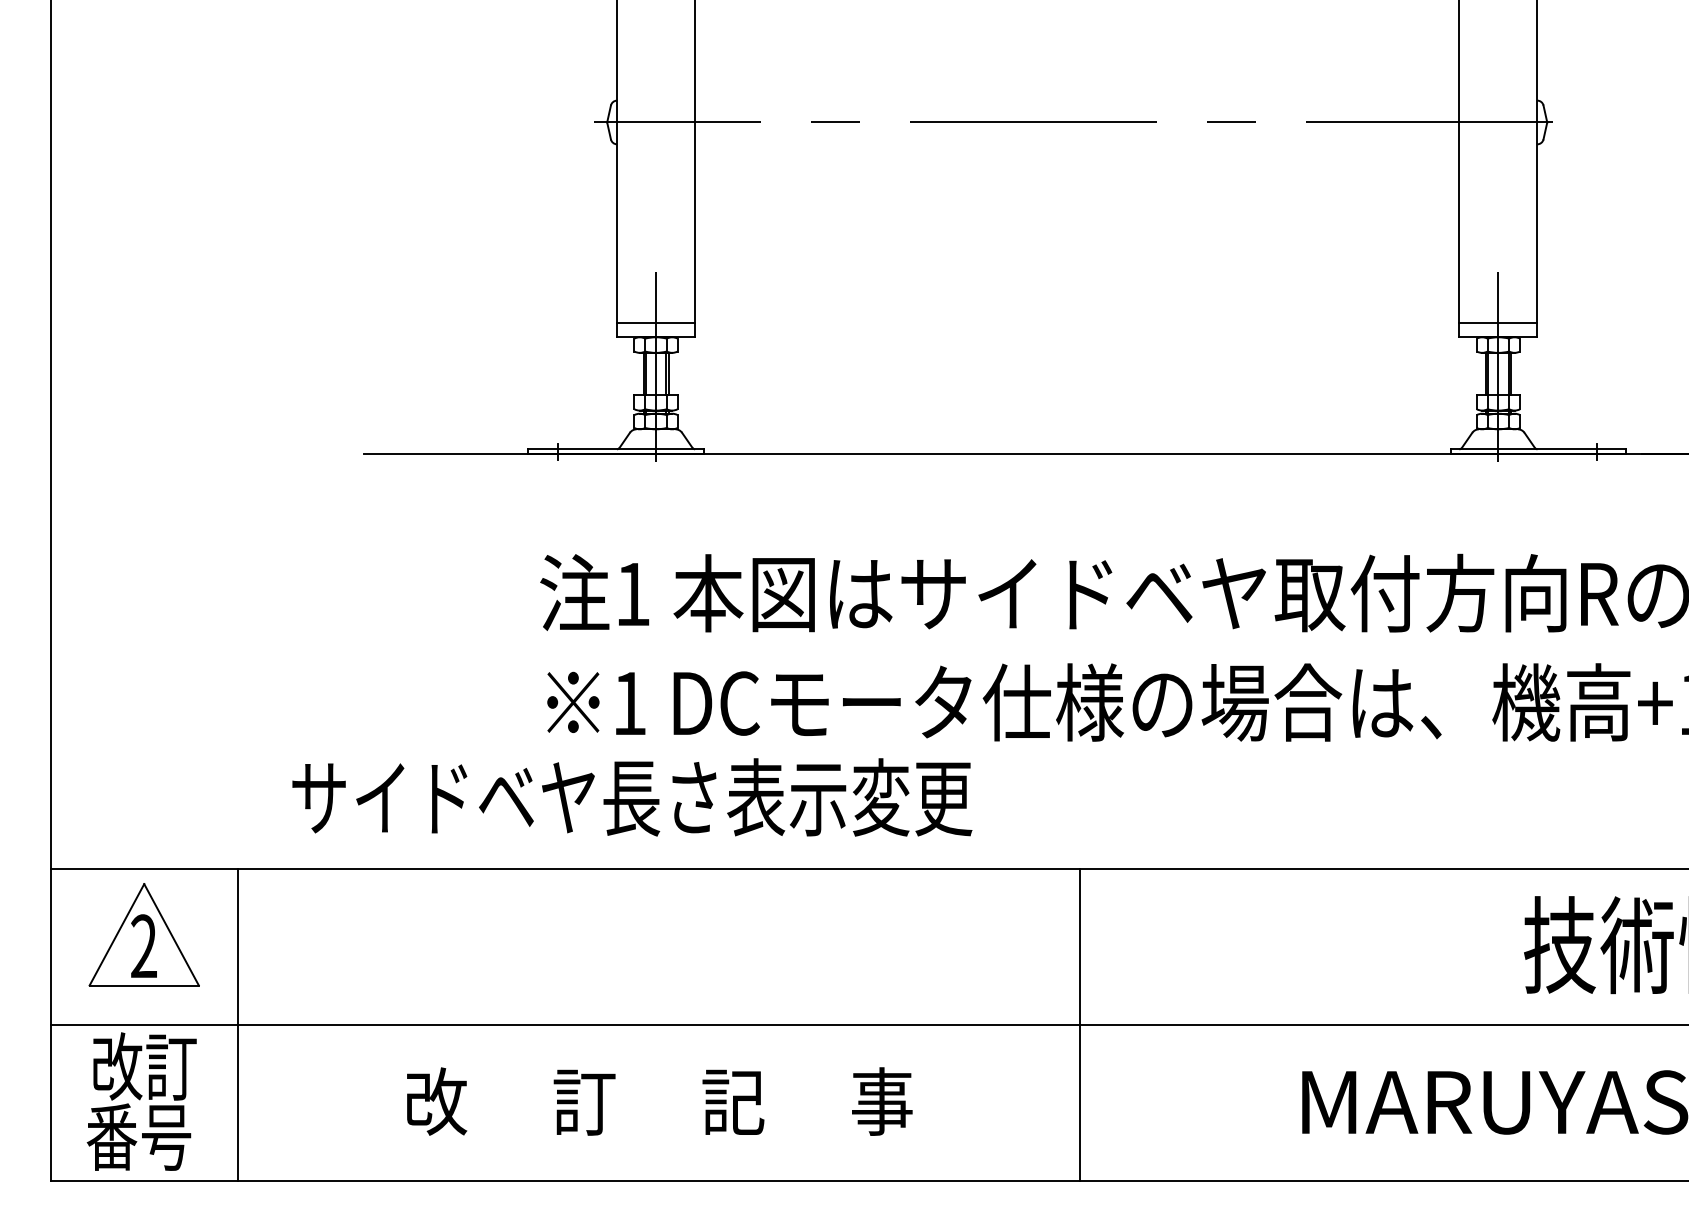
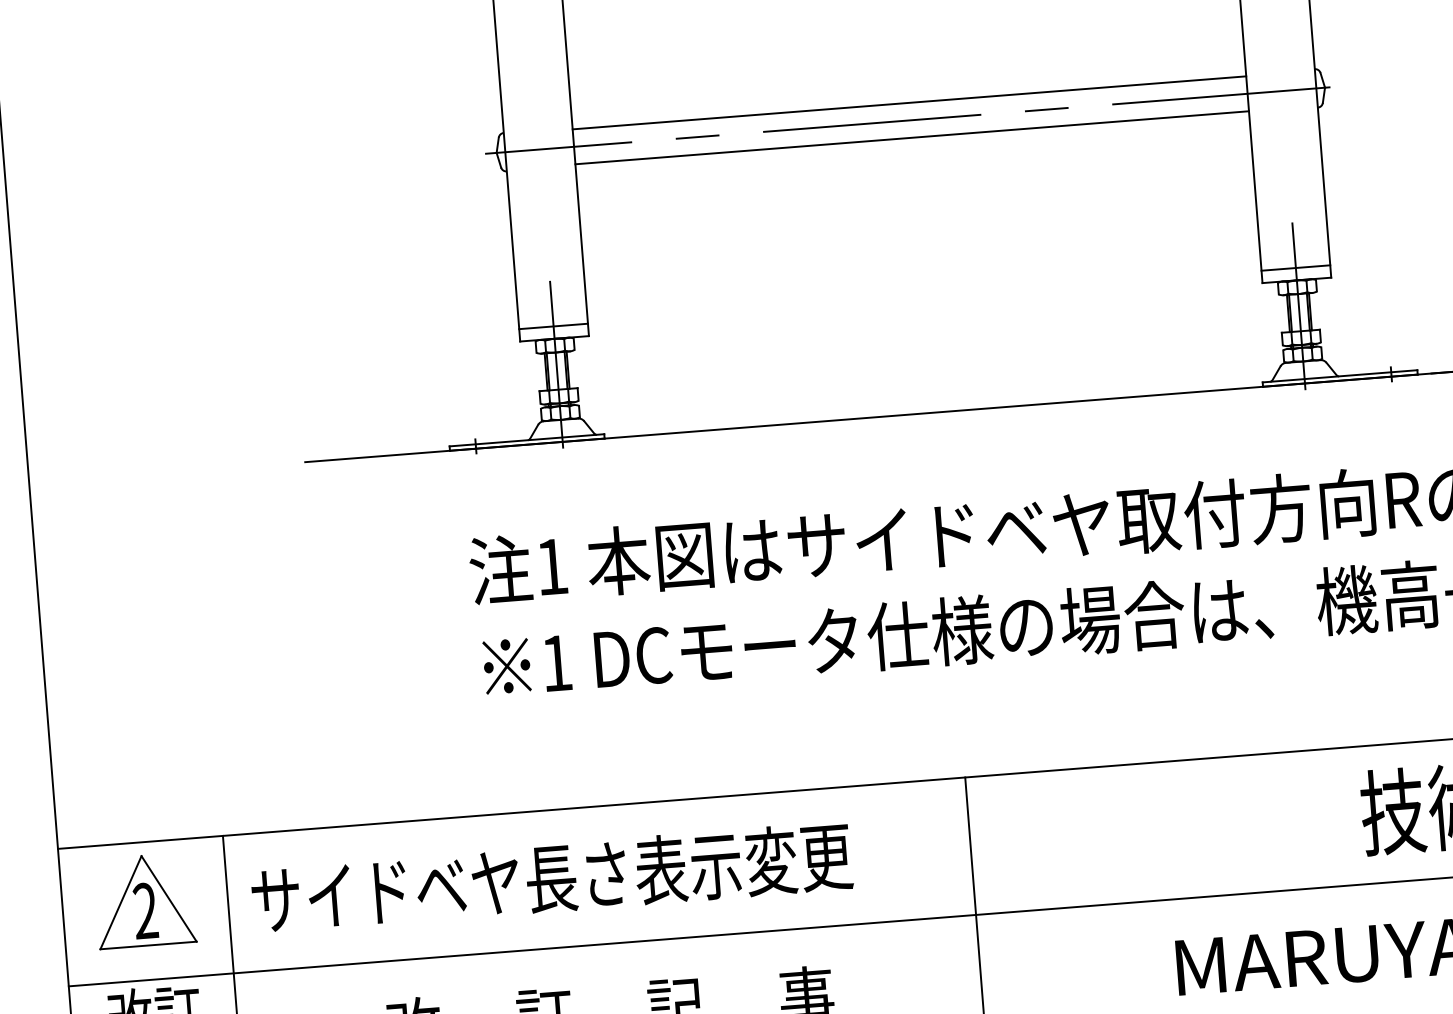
line: (1077, 102) -> (909, 102), added
line: (1077, 142) -> (912, 137), added
text: (632, 797) -> (552, 878), moved

